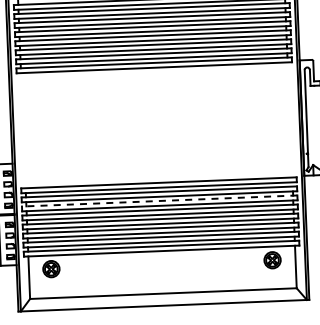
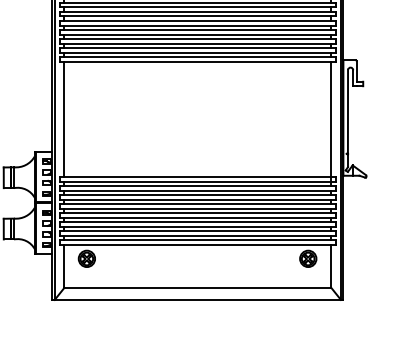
line: (290, 124) -> (331, 123), added
line: (23, 130) -> (64, 119), added
line: (159, 201) -> (197, 195), dashed -> solid

